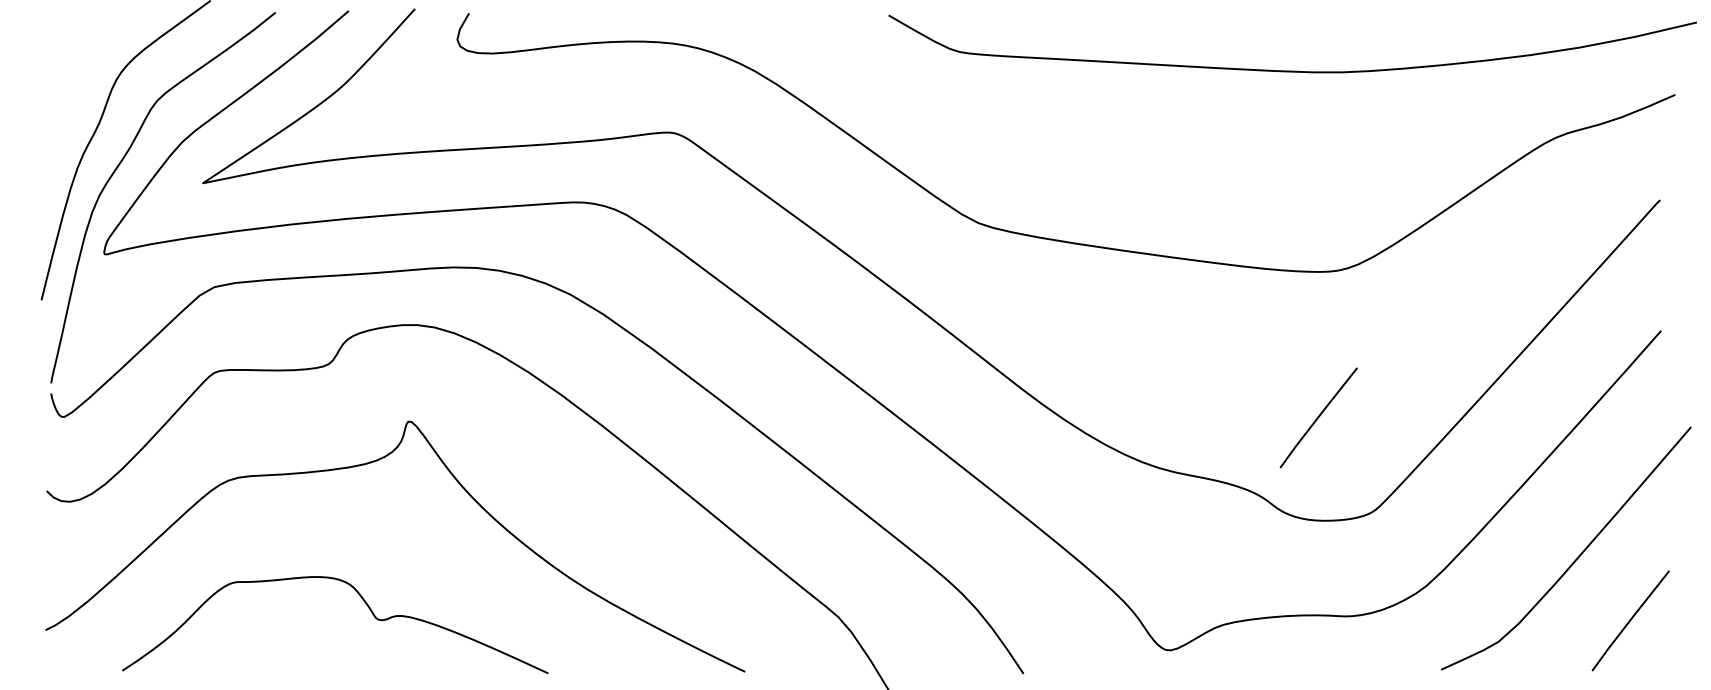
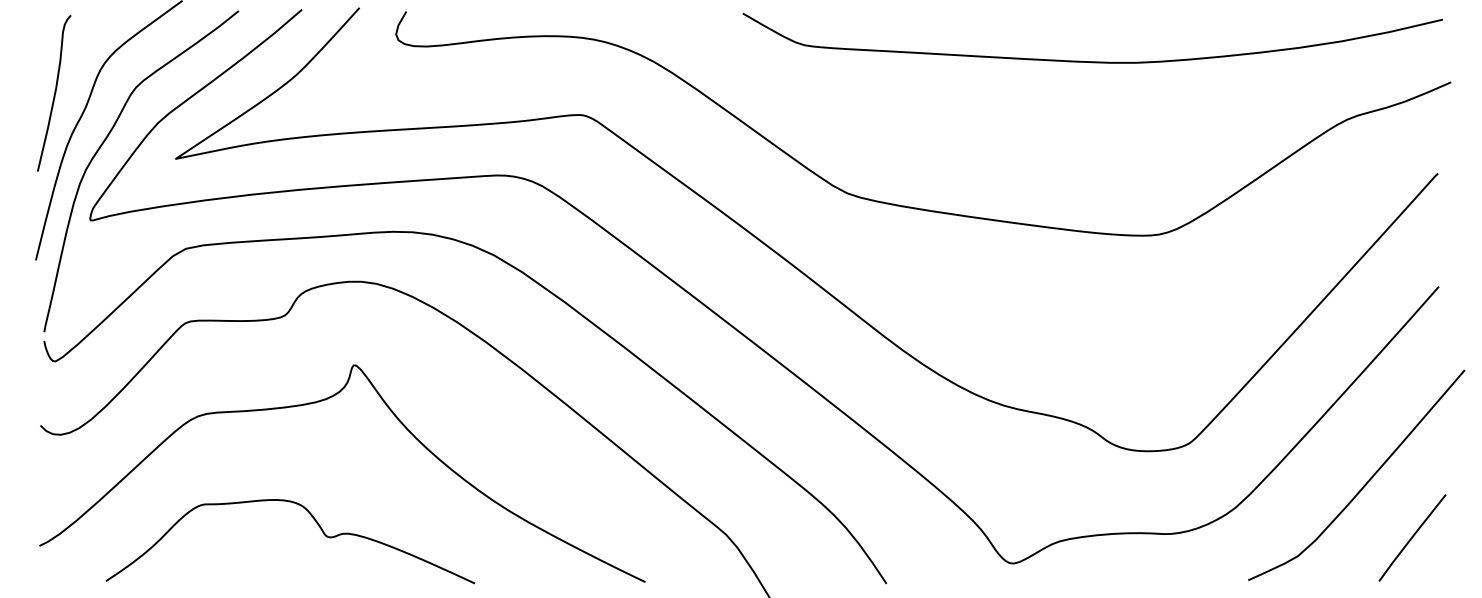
curve: (1292, 70) -> (1092, 61), moved
curve: (62, 107) -> (54, 93), added
line: (1318, 417) -> (1142, 361), removed

